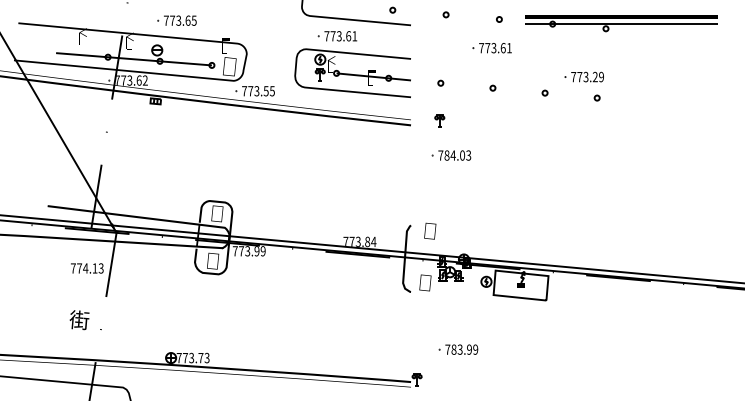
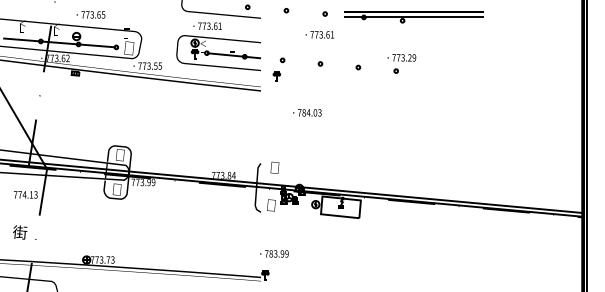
text: (583, 76) -> (401, 57), moved
part: (439, 120) -> (276, 76), moved
text: (451, 155) -> (307, 112), moved
text: (458, 349) -> (274, 253), moved

